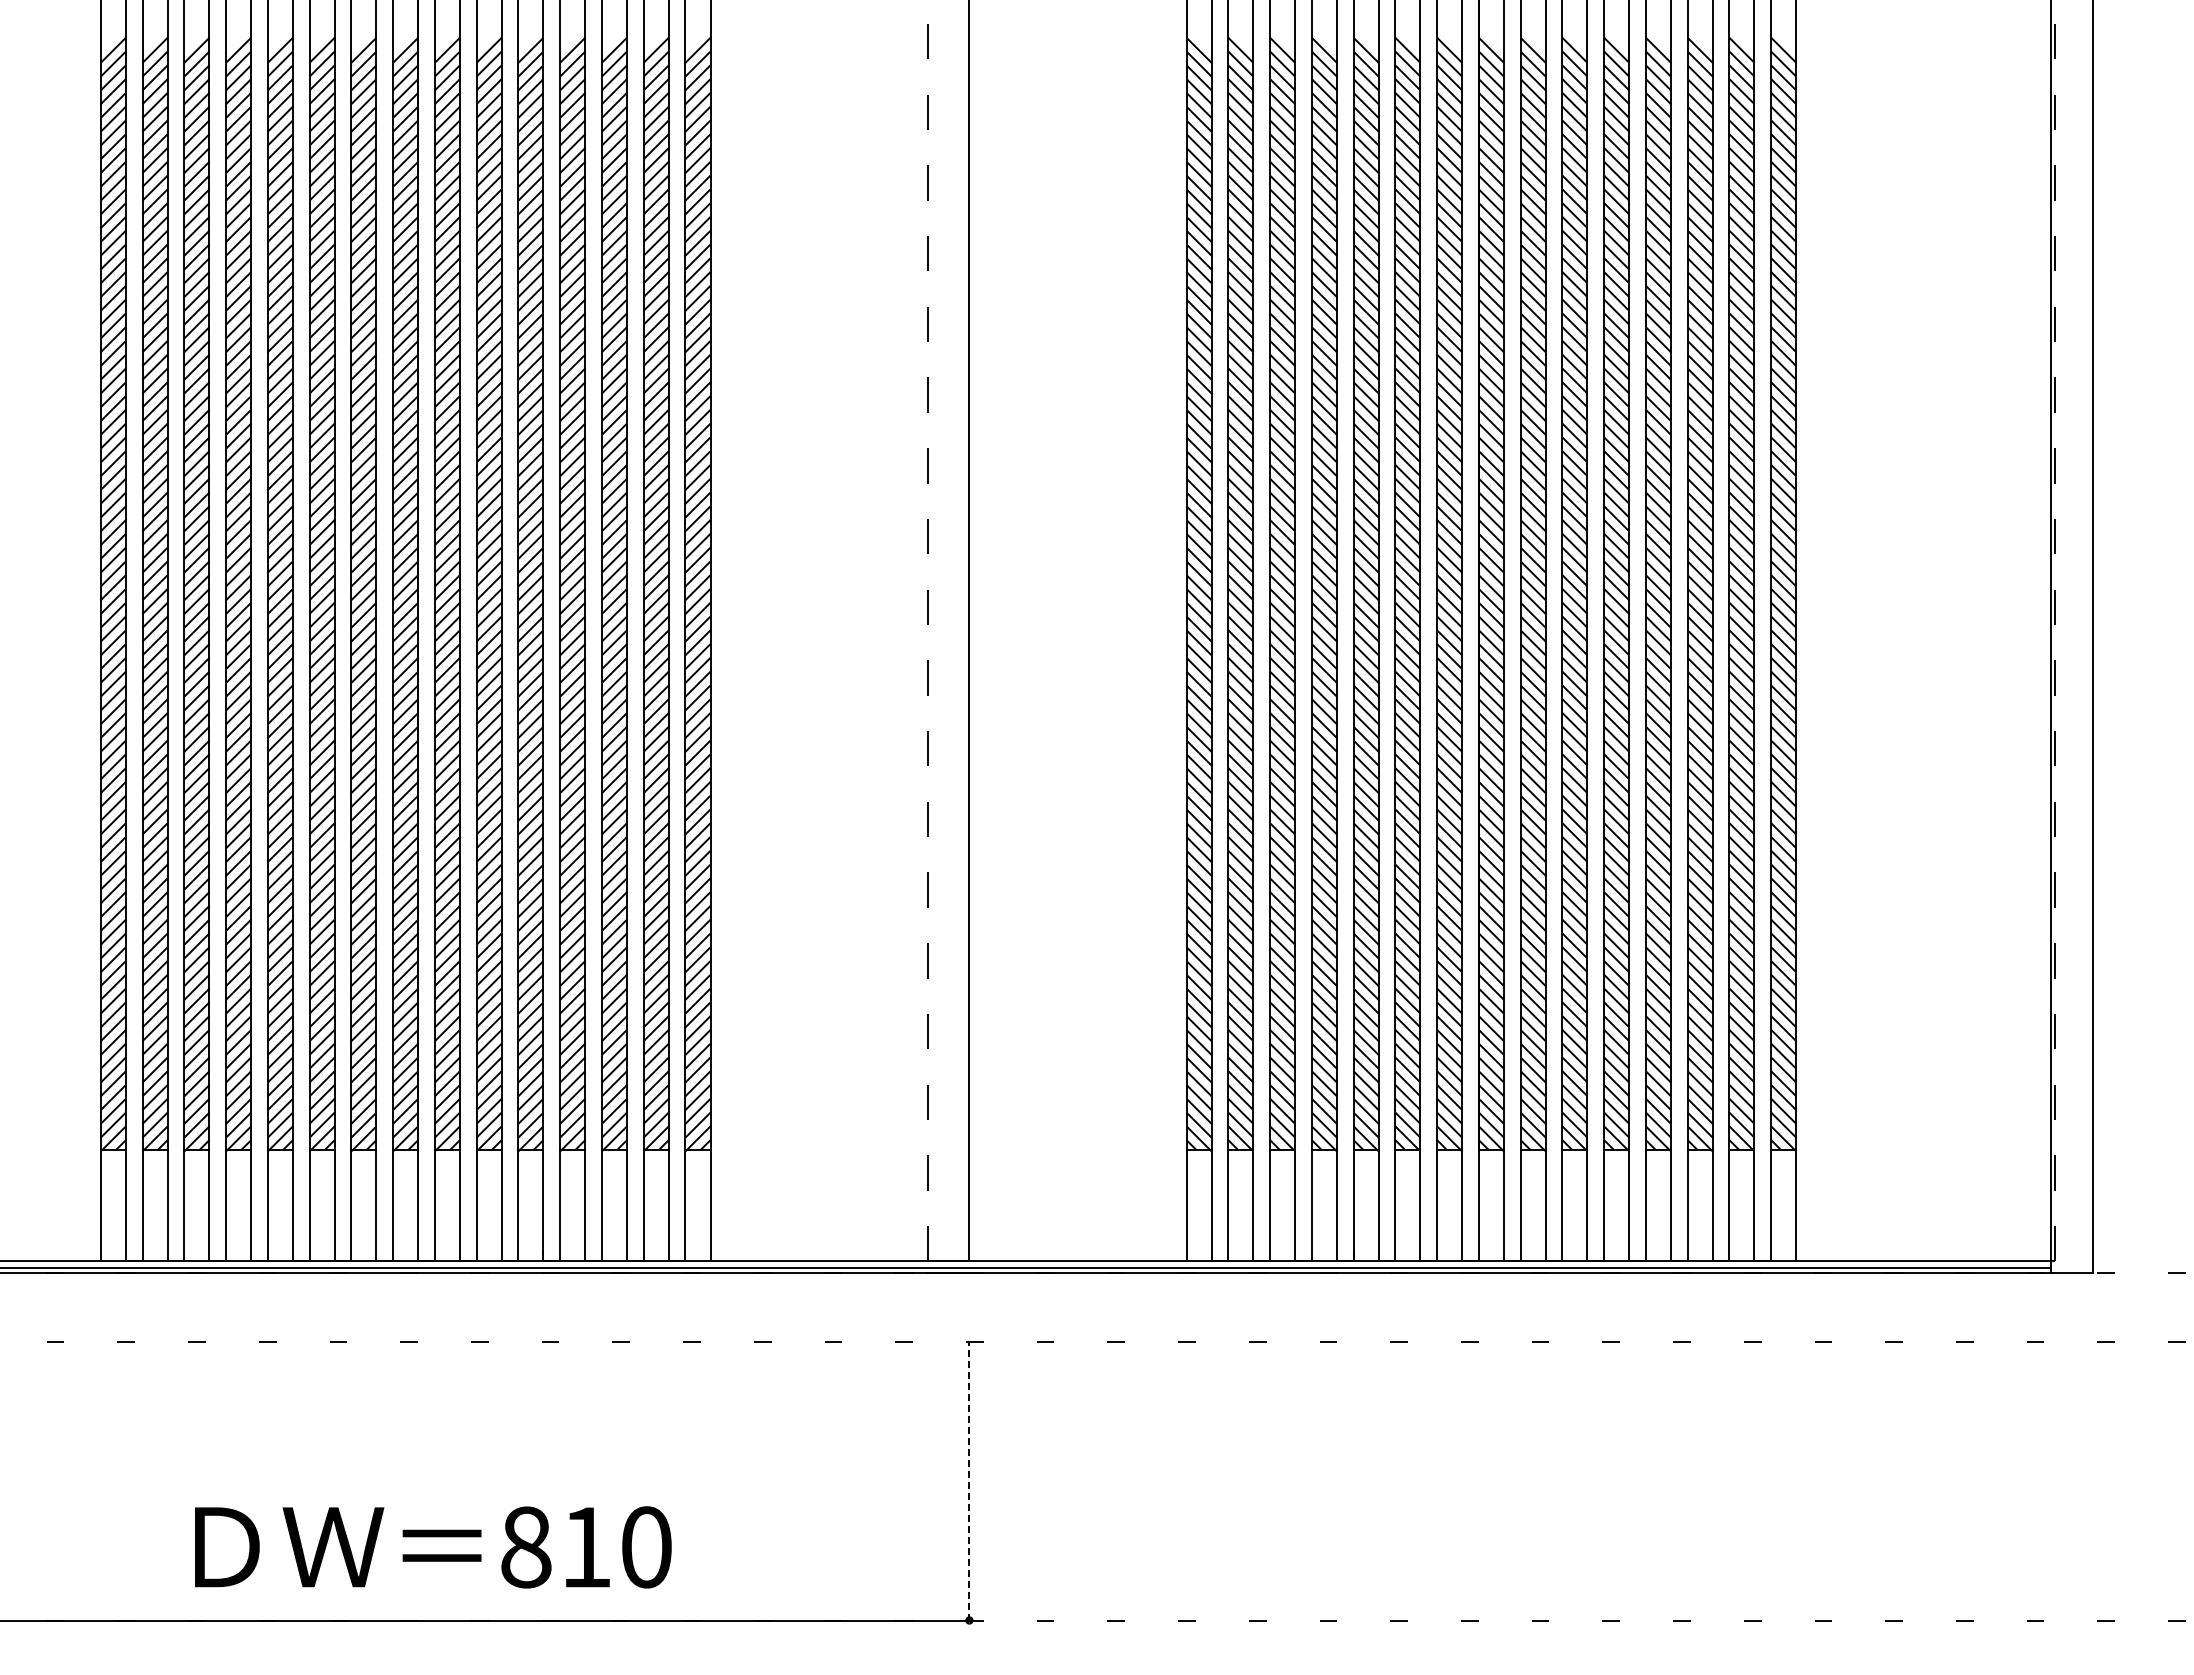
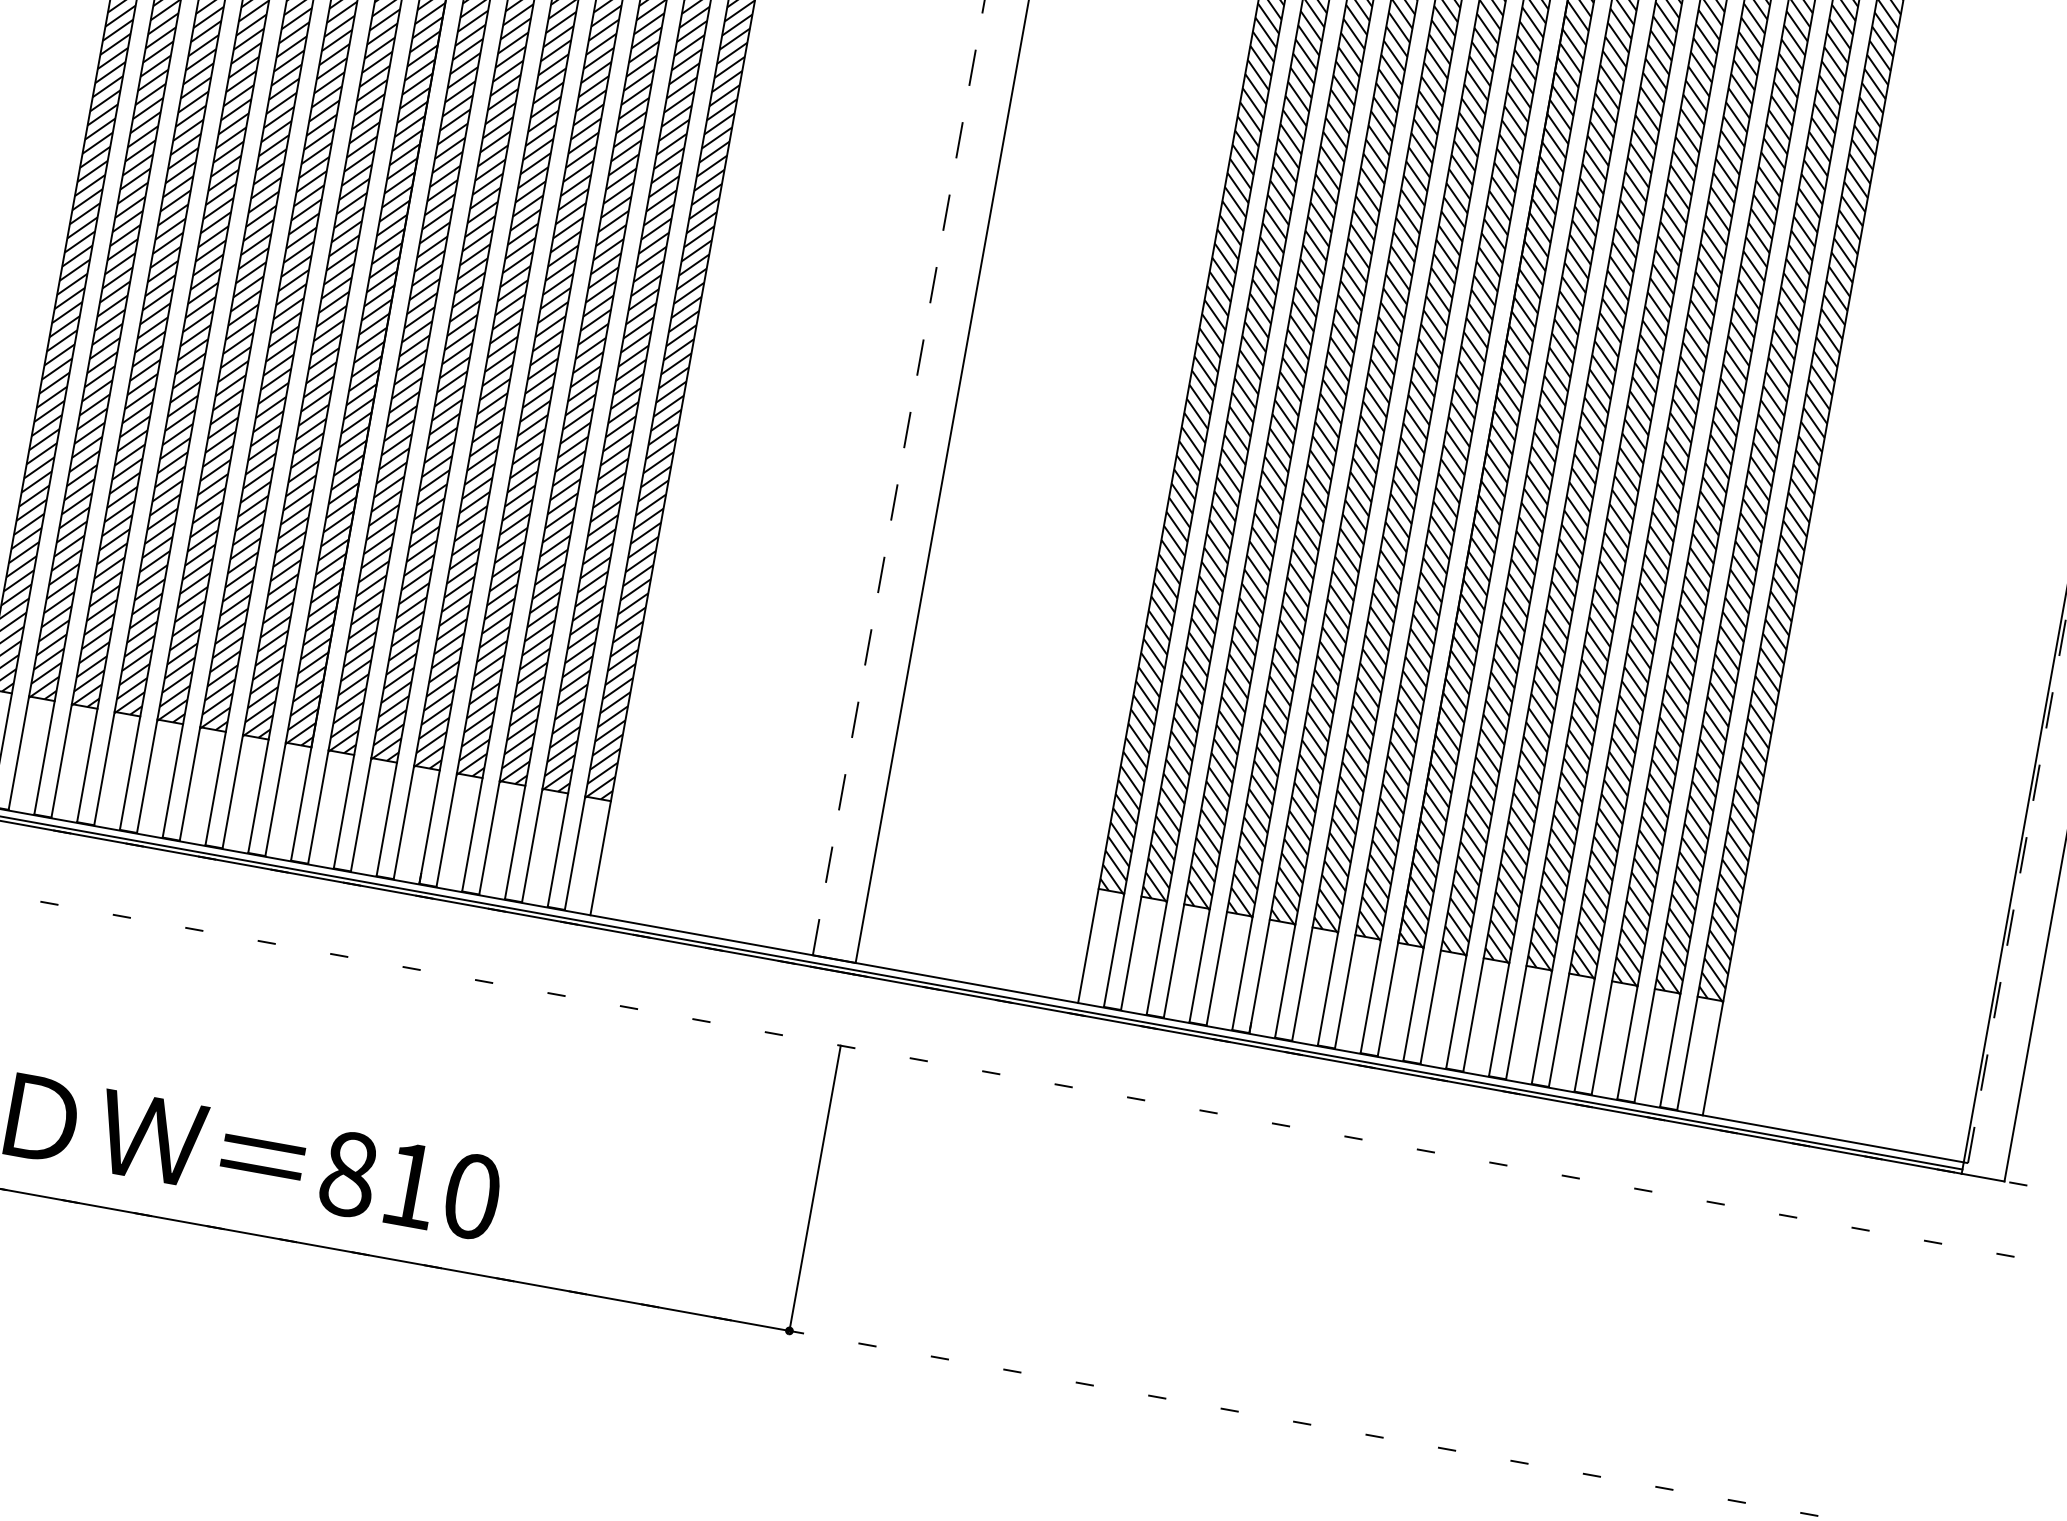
line: (969, 1480) -> (815, 1187), dashed -> solid

